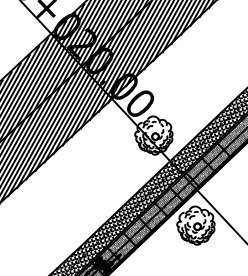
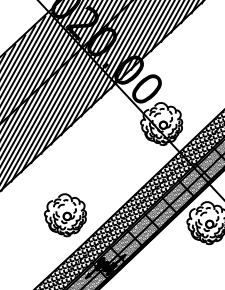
part: (66, 218) -> (65, 215), added

